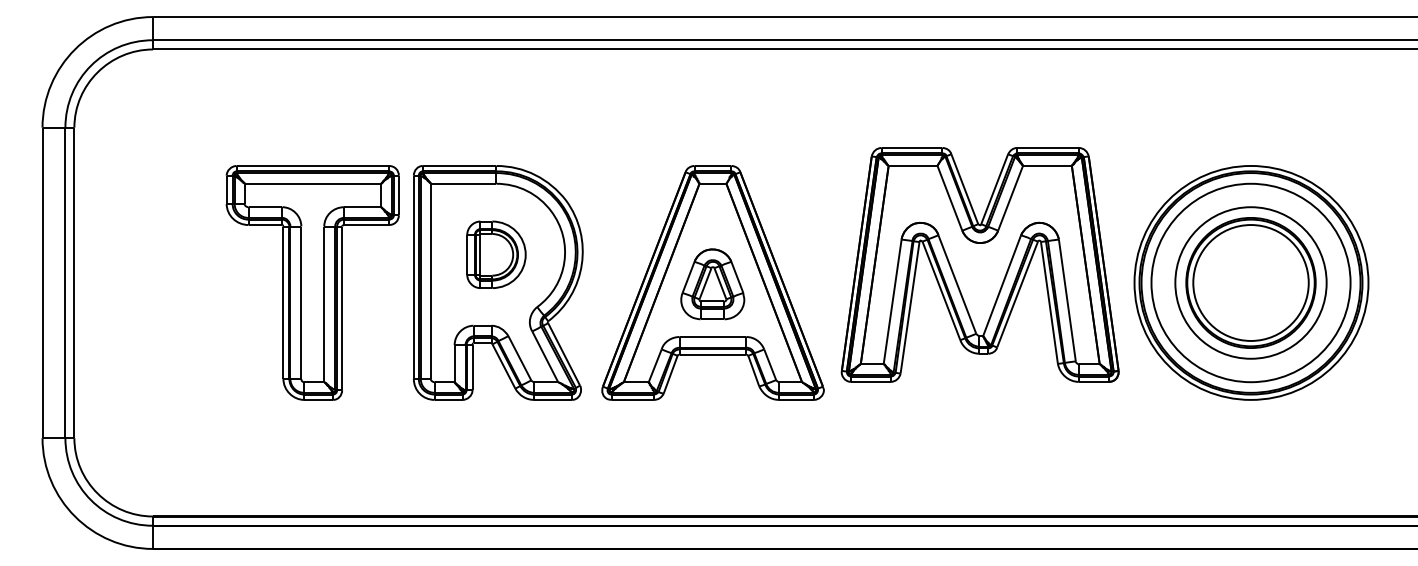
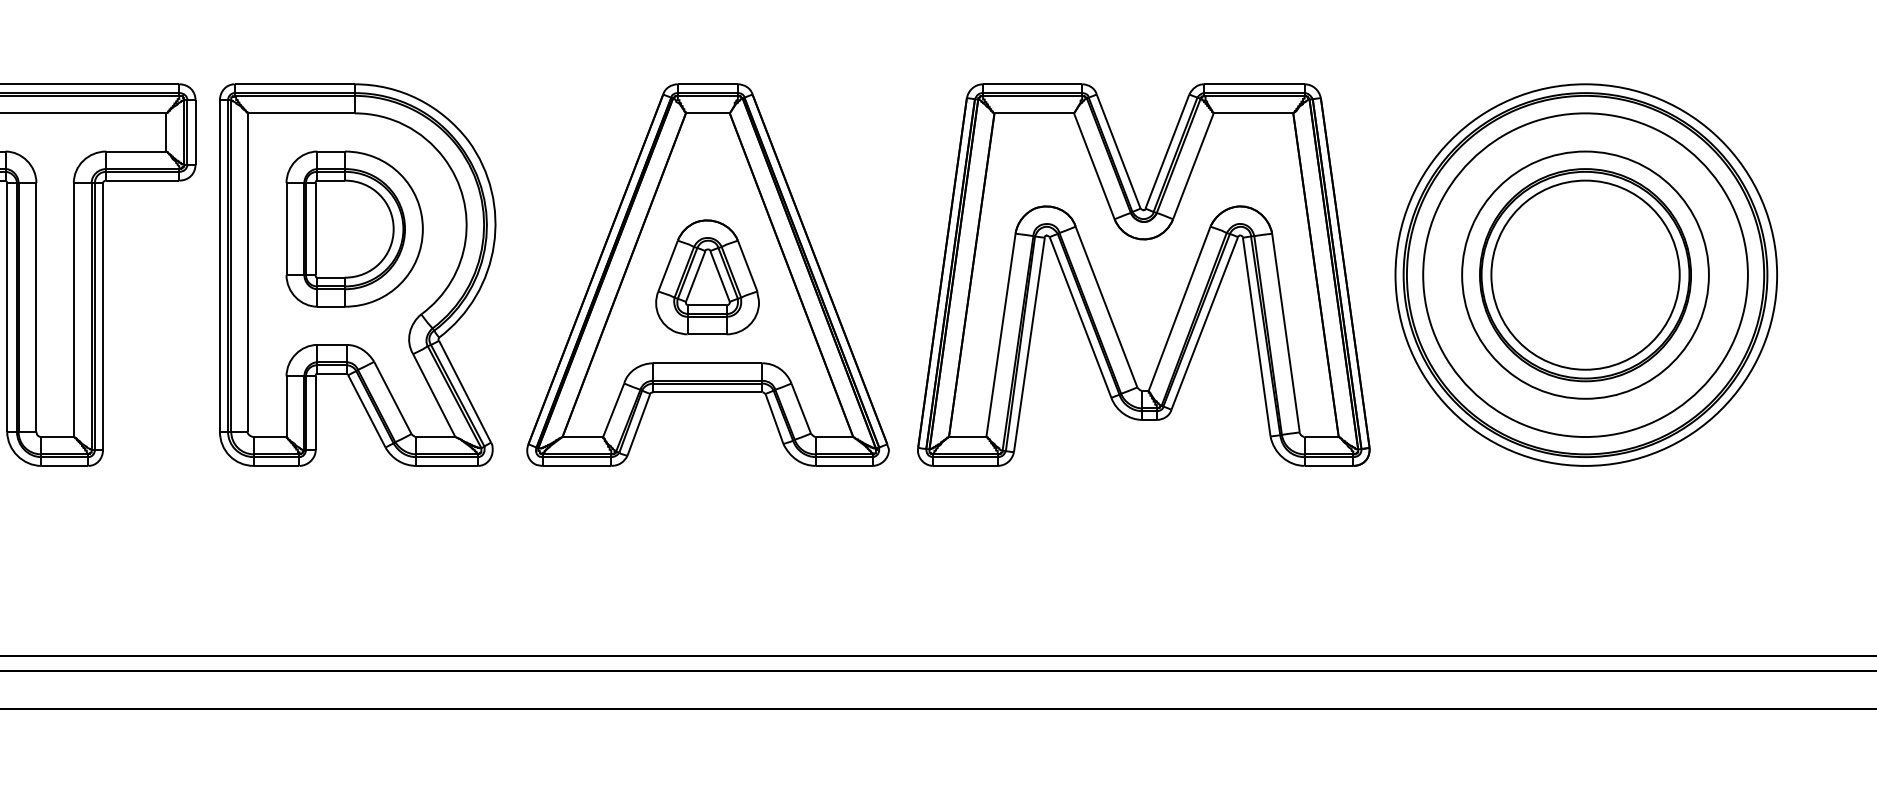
part: (496, 254) -> (354, 228), size x1.43
part: (979, 264) -> (1142, 274), moved

